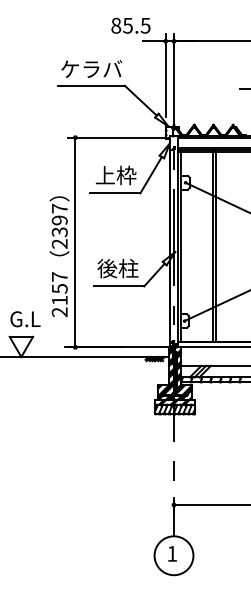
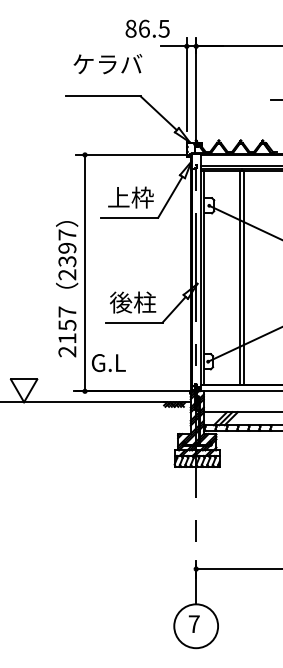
text: (127, 25) -> (143, 28), 85.5 -> 86.5
text: (91, 68) -> (107, 63), moved
text: (25, 319) -> (108, 363), moved
text: (172, 553) -> (194, 623), 1 -> 7

